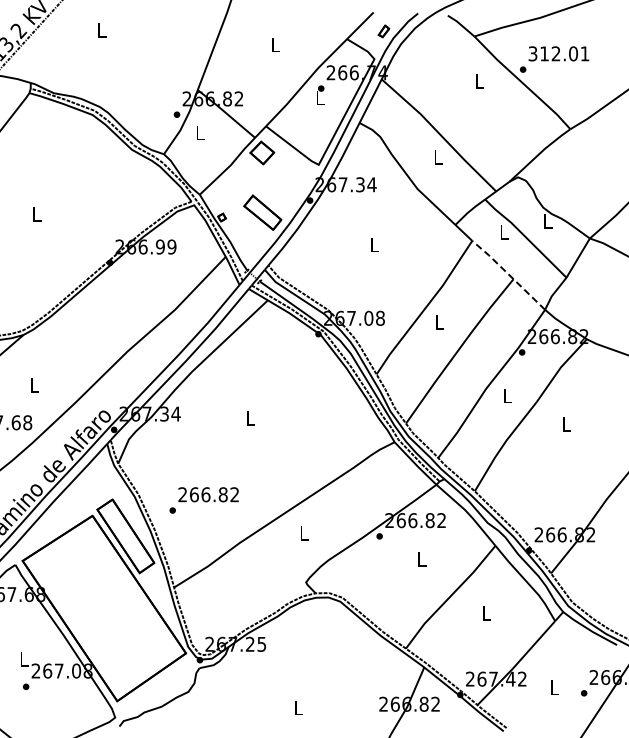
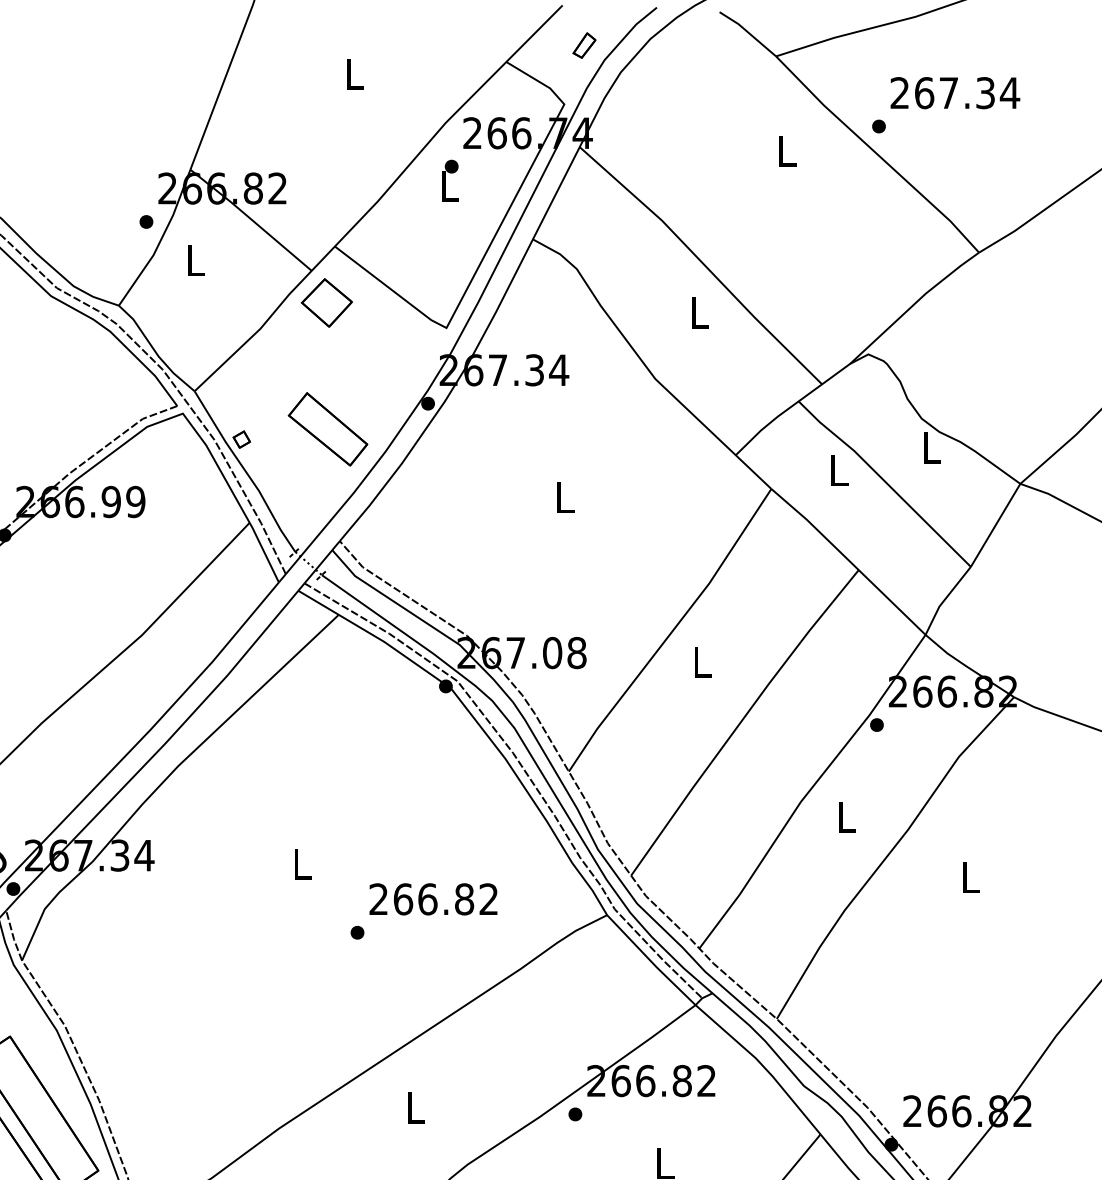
text: (558, 53) -> (953, 92), 312.01 -> 267.34
line: (508, 274) -> (848, 560), dashed -> solid
text: (203, 500) -> (422, 911), moved

